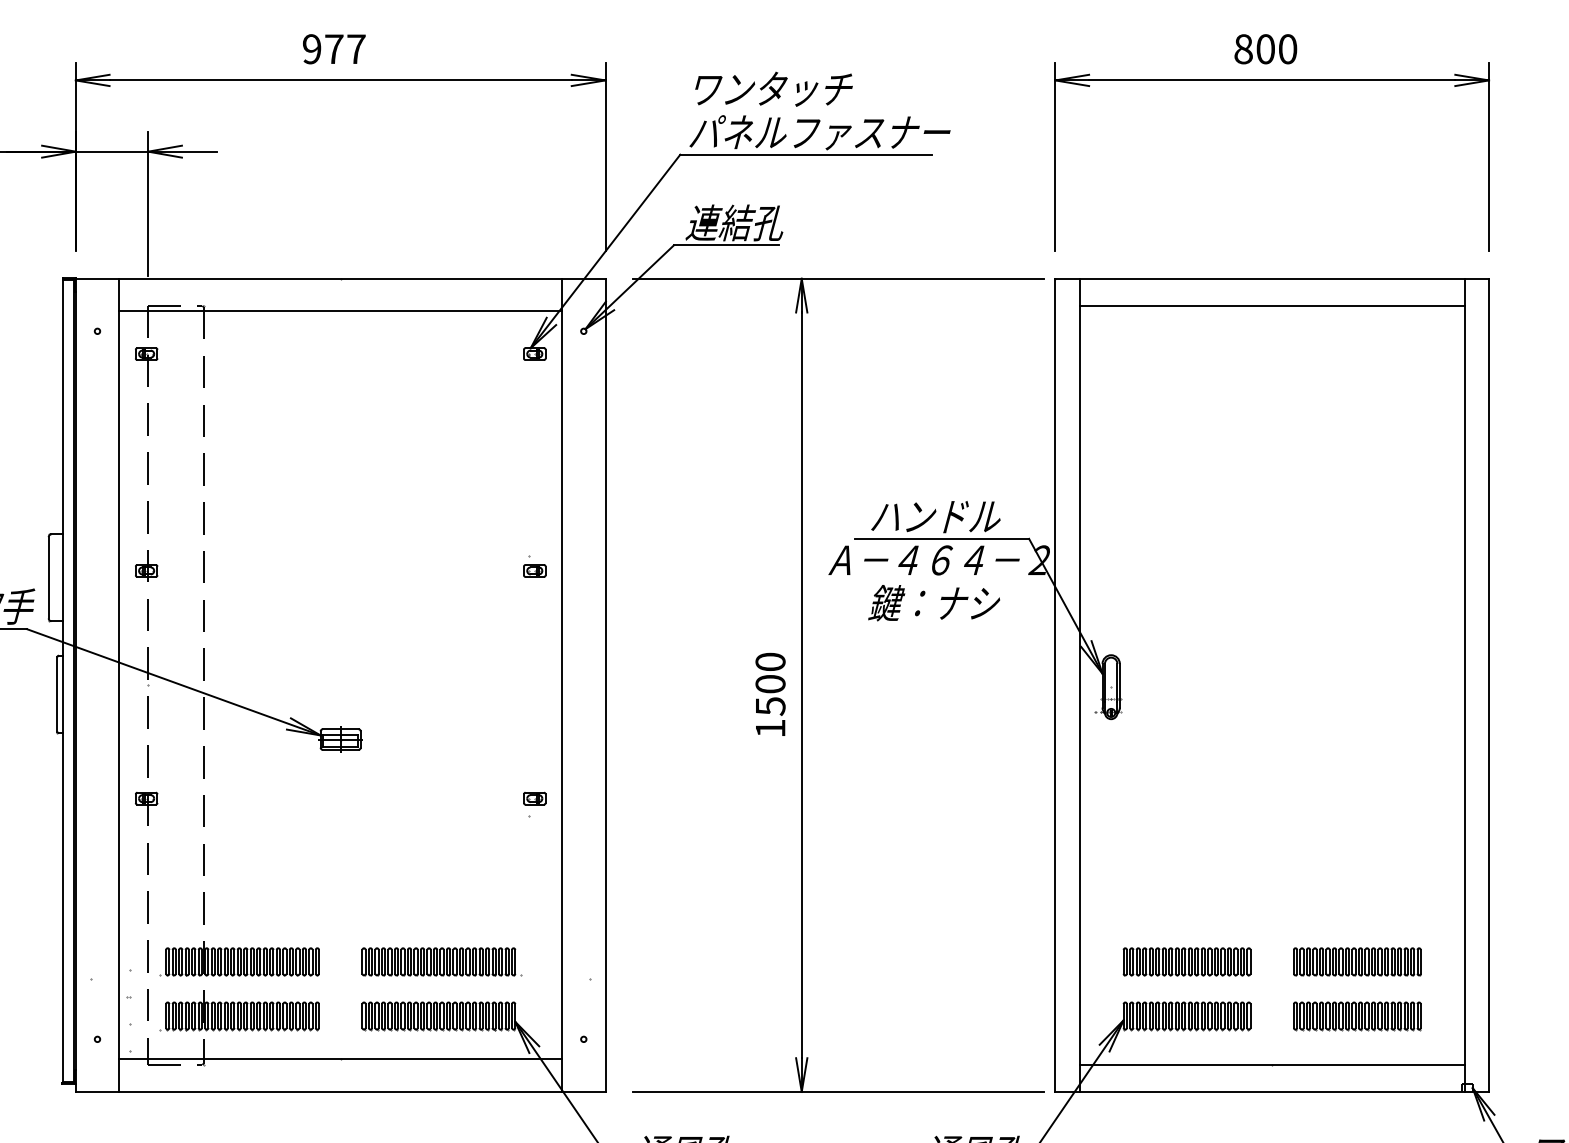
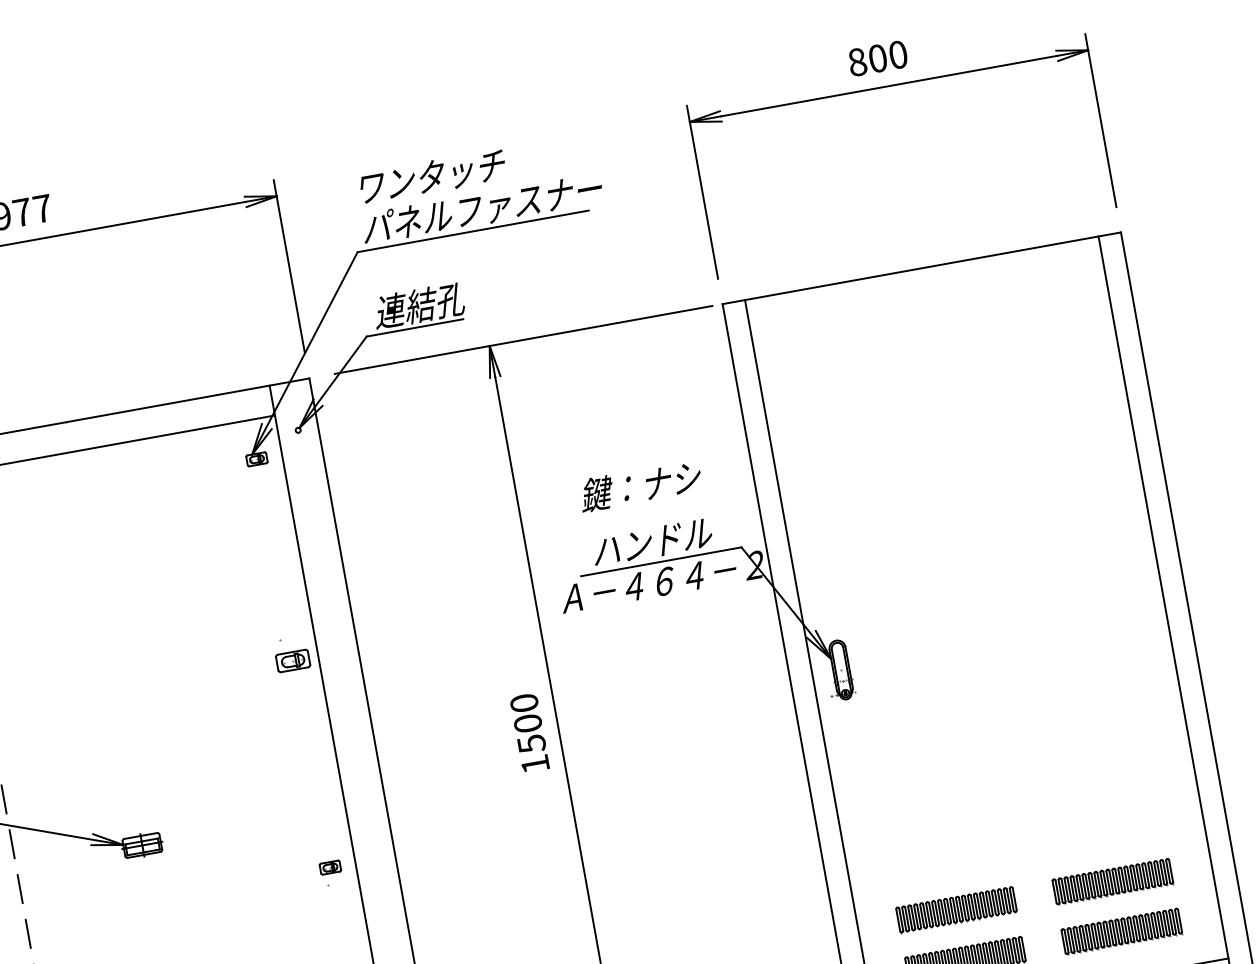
line: (1271, 305) -> (925, 292), removed
part: (534, 566) -> (291, 654), size x1.6
text: (934, 603) -> (640, 486), moved

